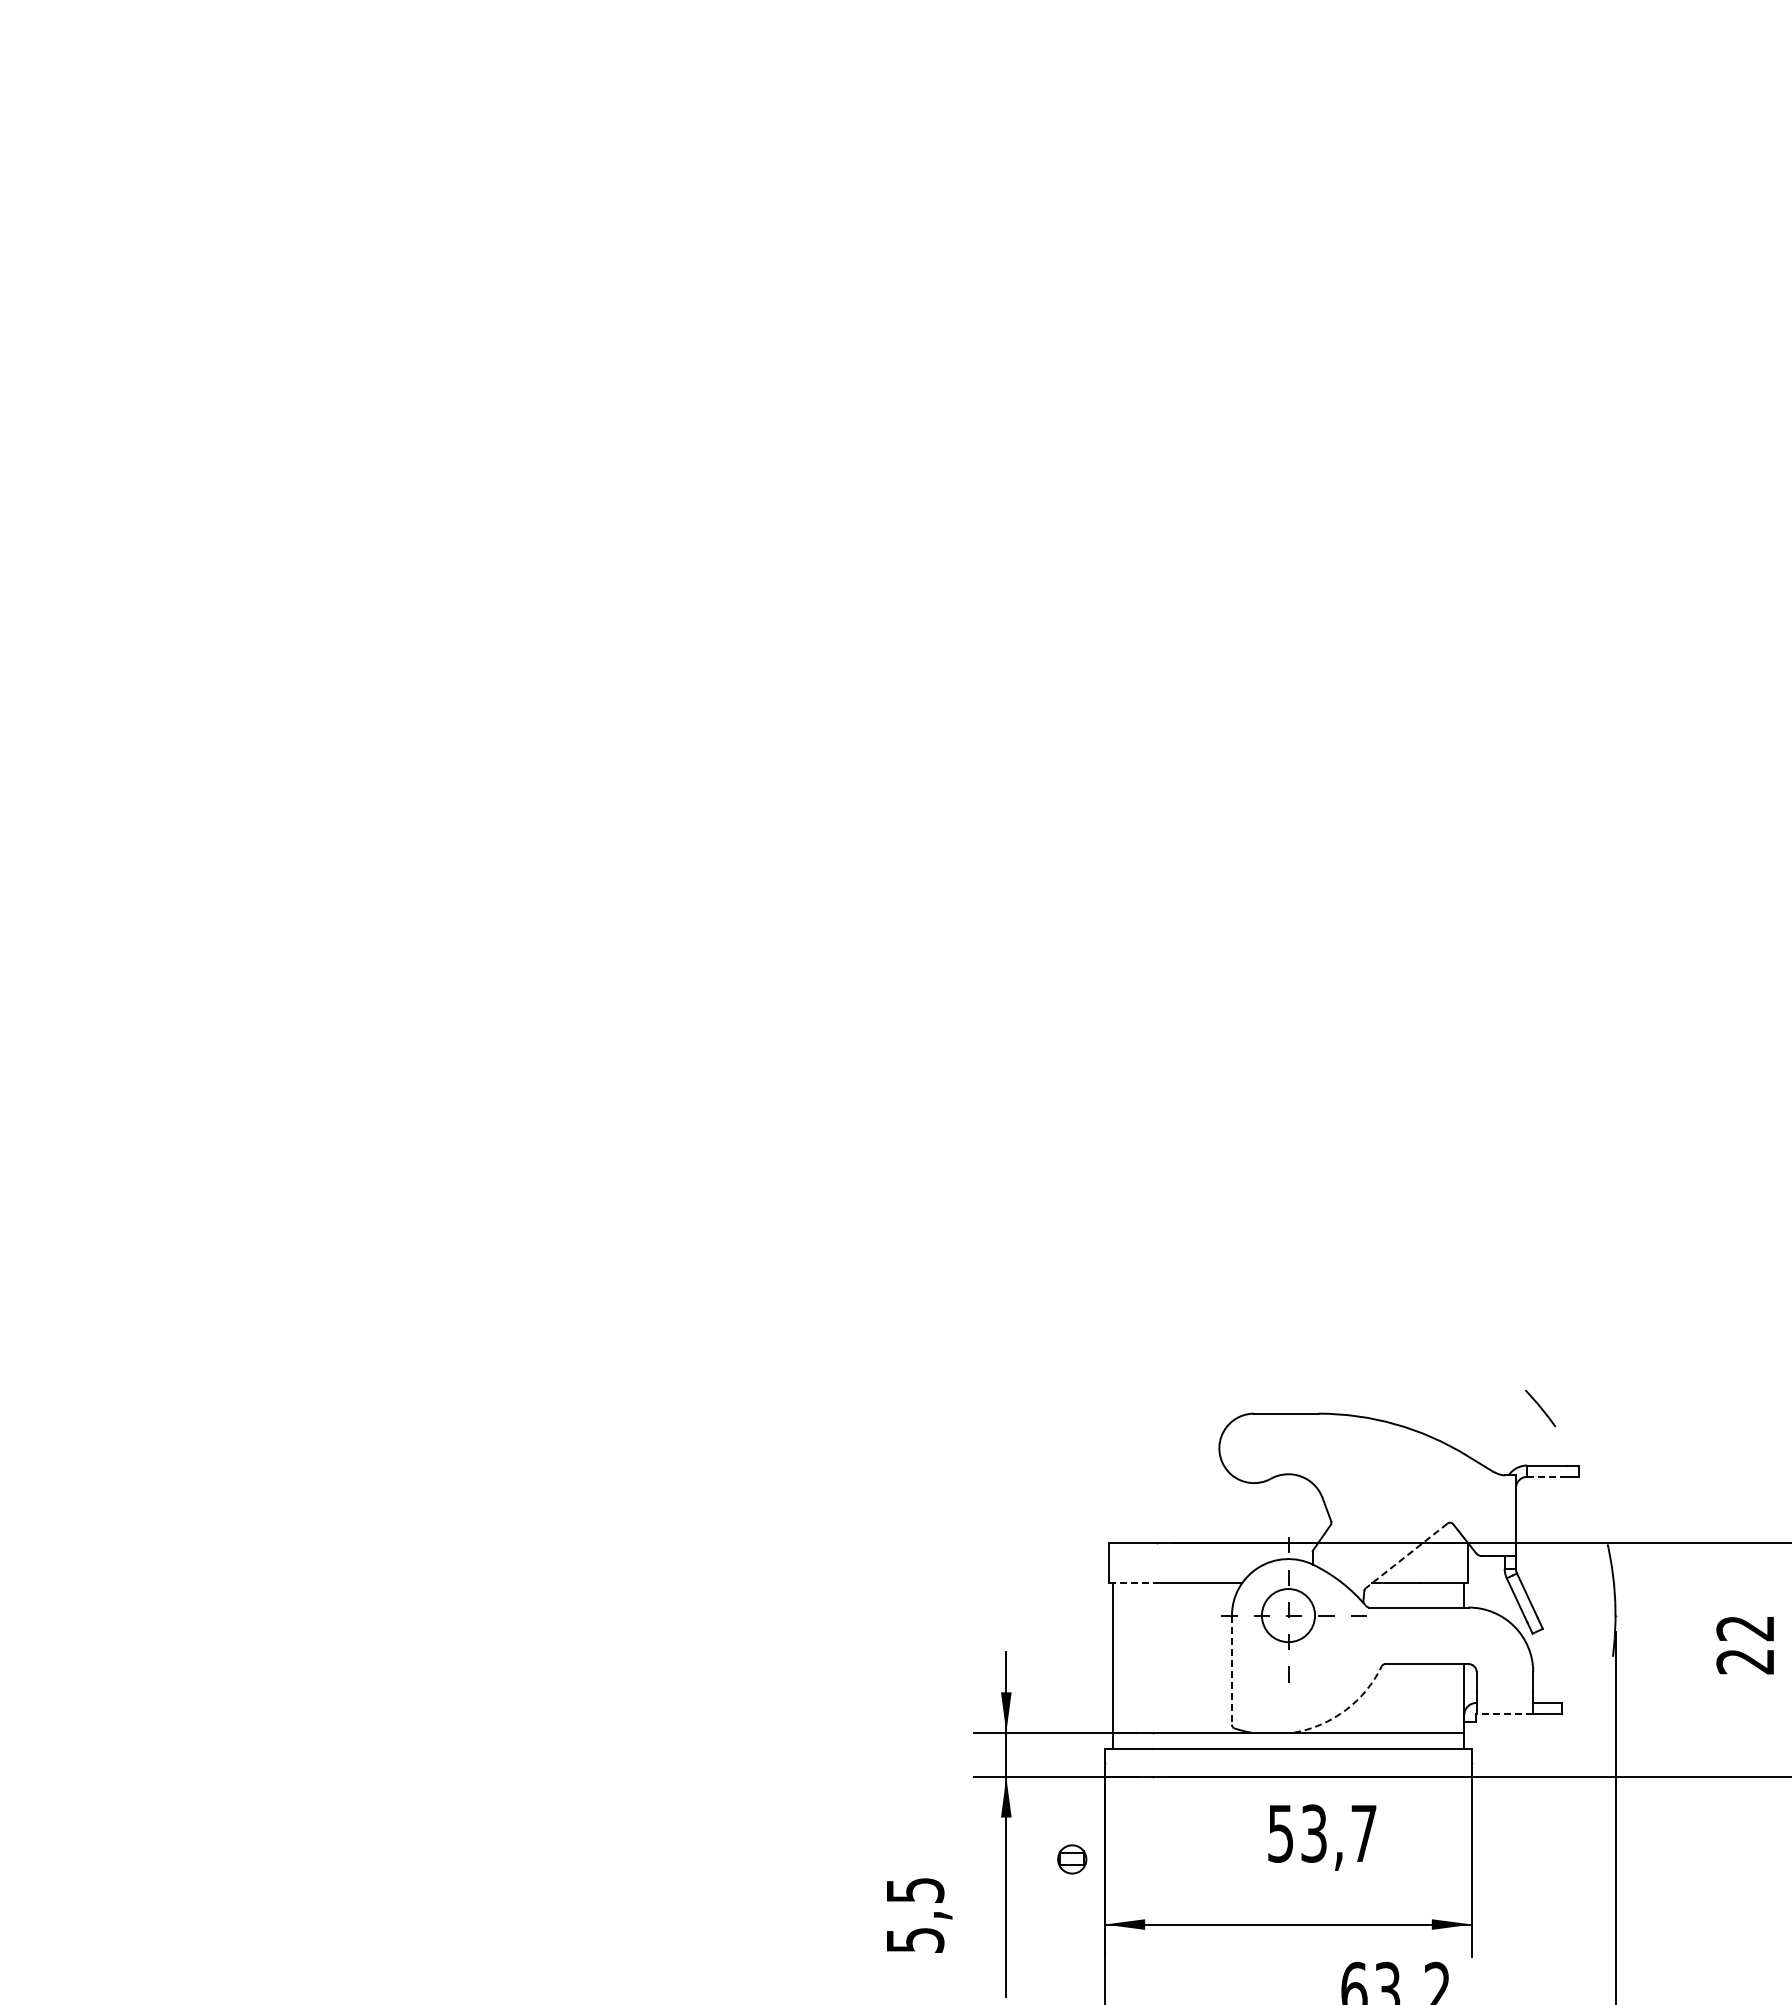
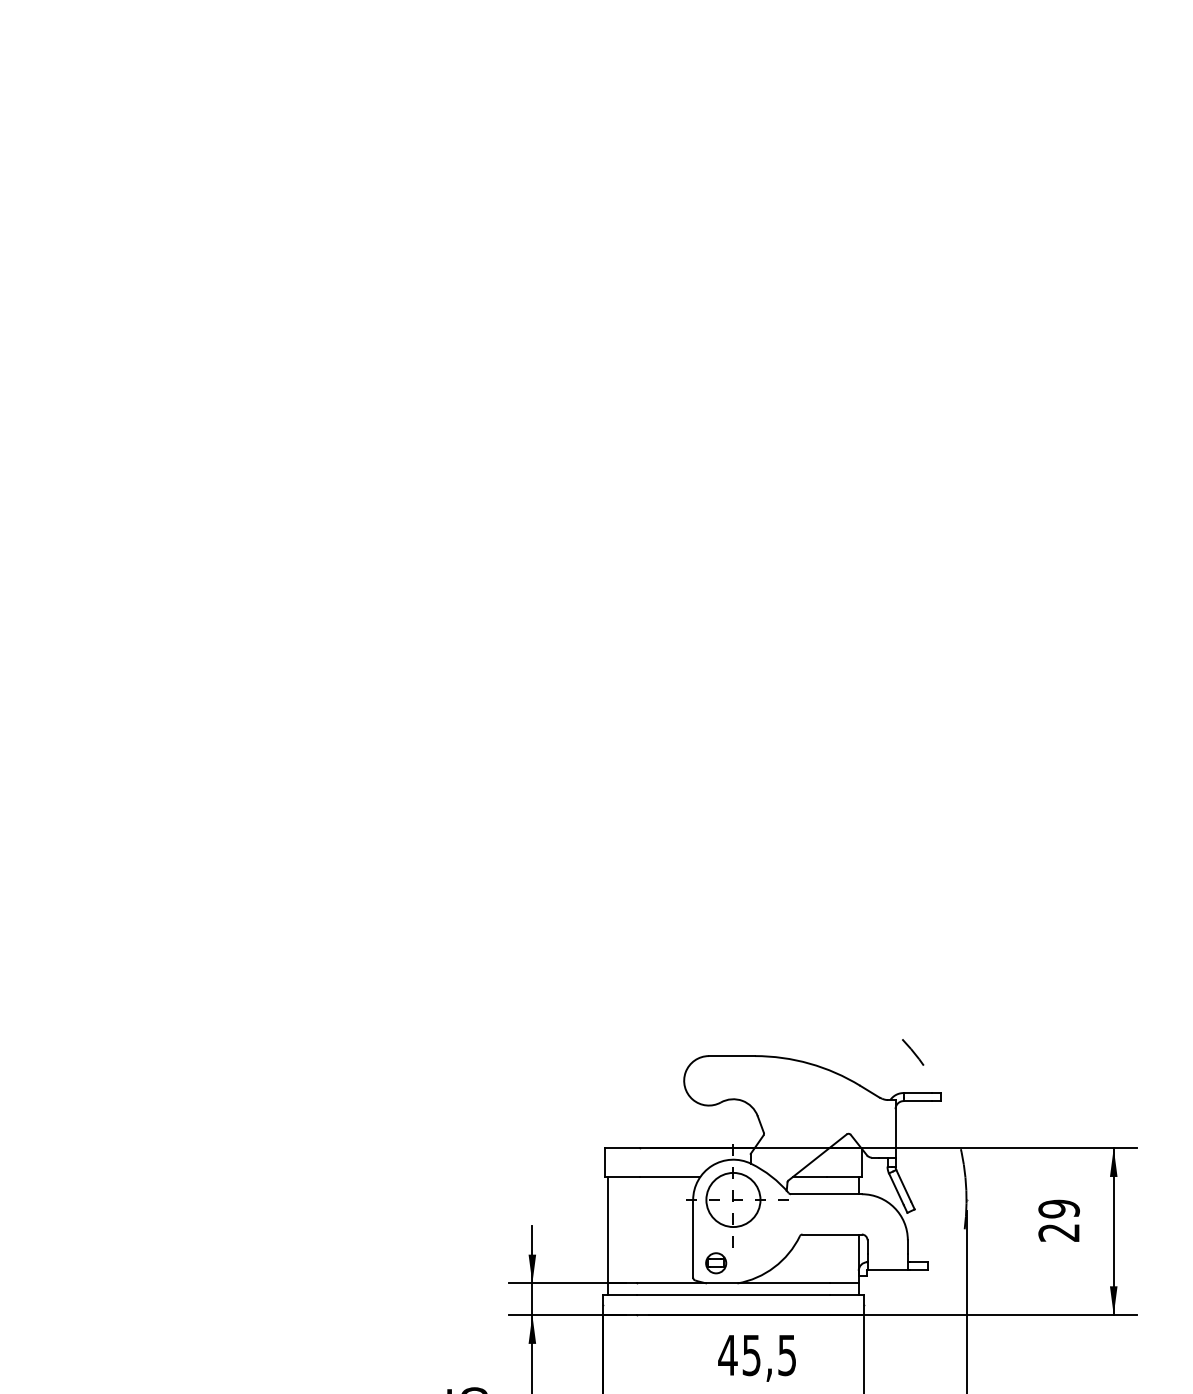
line: (1547, 1476) -> (918, 1100), dashed -> solid
line: (1406, 1556) -> (817, 1157), dashed -> solid
line: (1133, 1583) -> (623, 1177), dashed -> solid
circle: (1288, 1615) -> (733, 1199), size x1.43
text: (1745, 1628) -> (1059, 1209), 22 -> 29
line: (1231, 1670) -> (692, 1239), dashed -> solid
arc: (1345, 1710) -> (774, 1267), dashed -> solid
line: (1504, 1714) -> (887, 1270), dashed -> solid
text: (1321, 1833) -> (756, 1355), 53,7 -> 45,5
part: (1072, 1859) -> (716, 1263), moved

